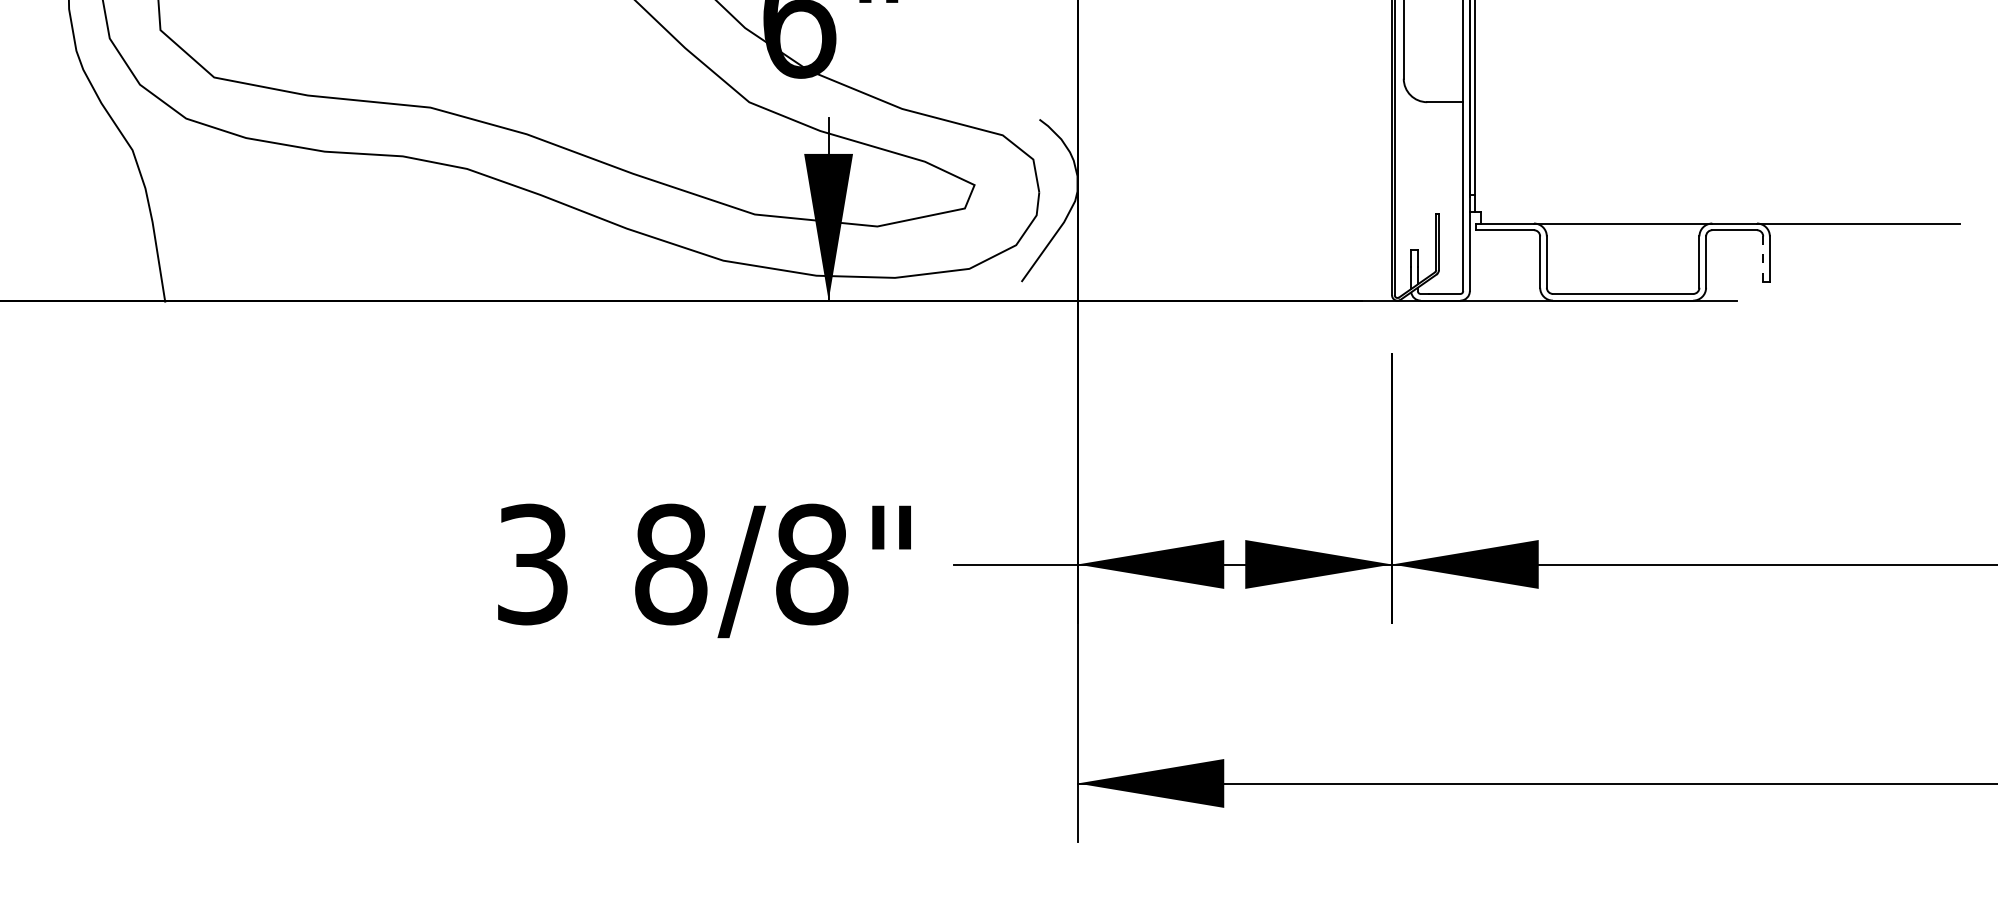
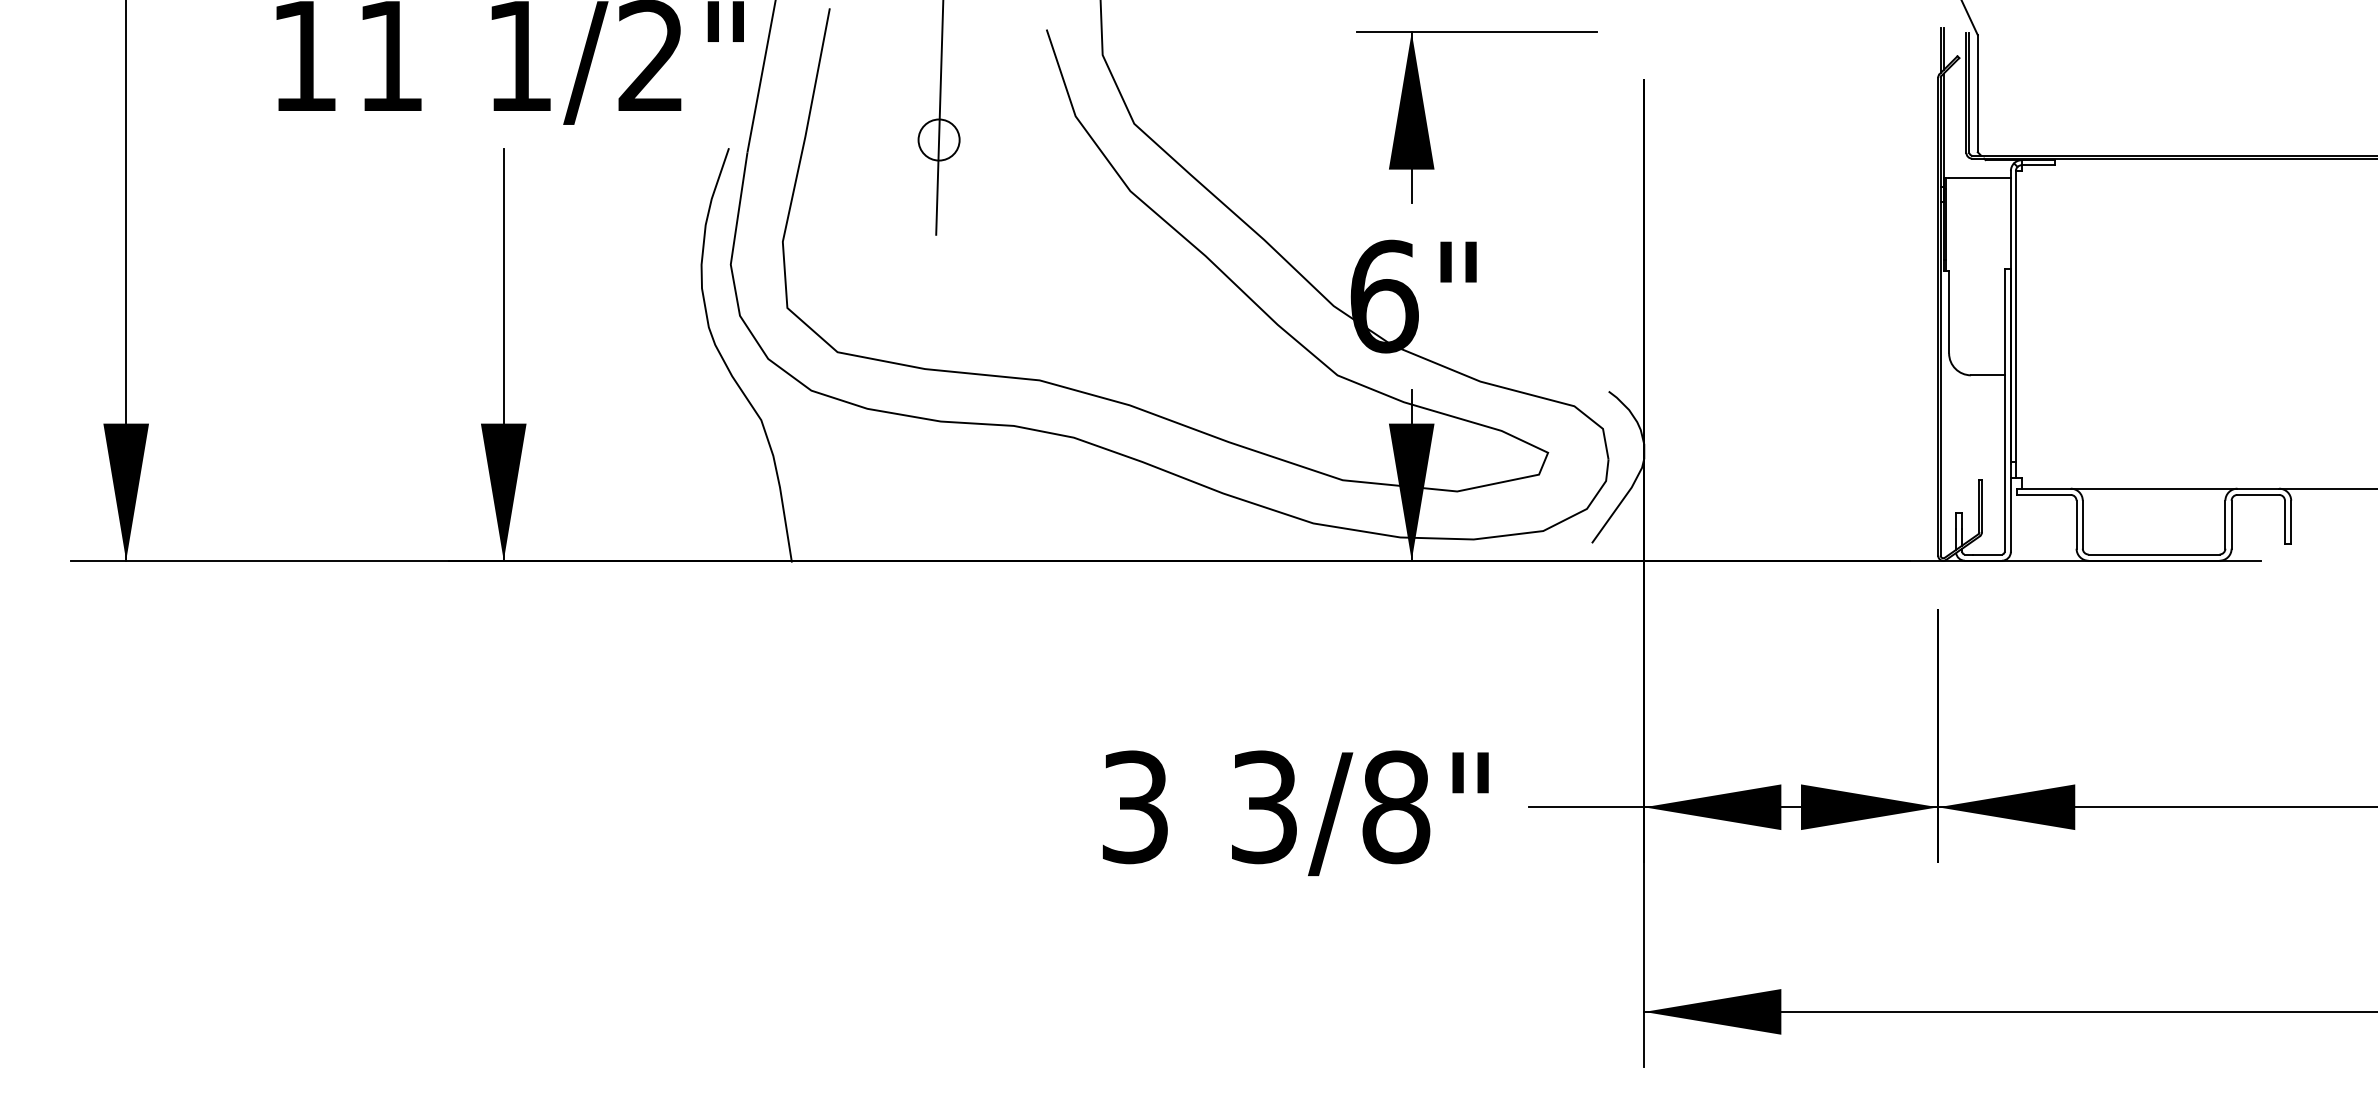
line: (1762, 258) -> (2284, 521), dashed -> solid
text: (671, 564) -> (1264, 807), 8/8" -> 3/8"

